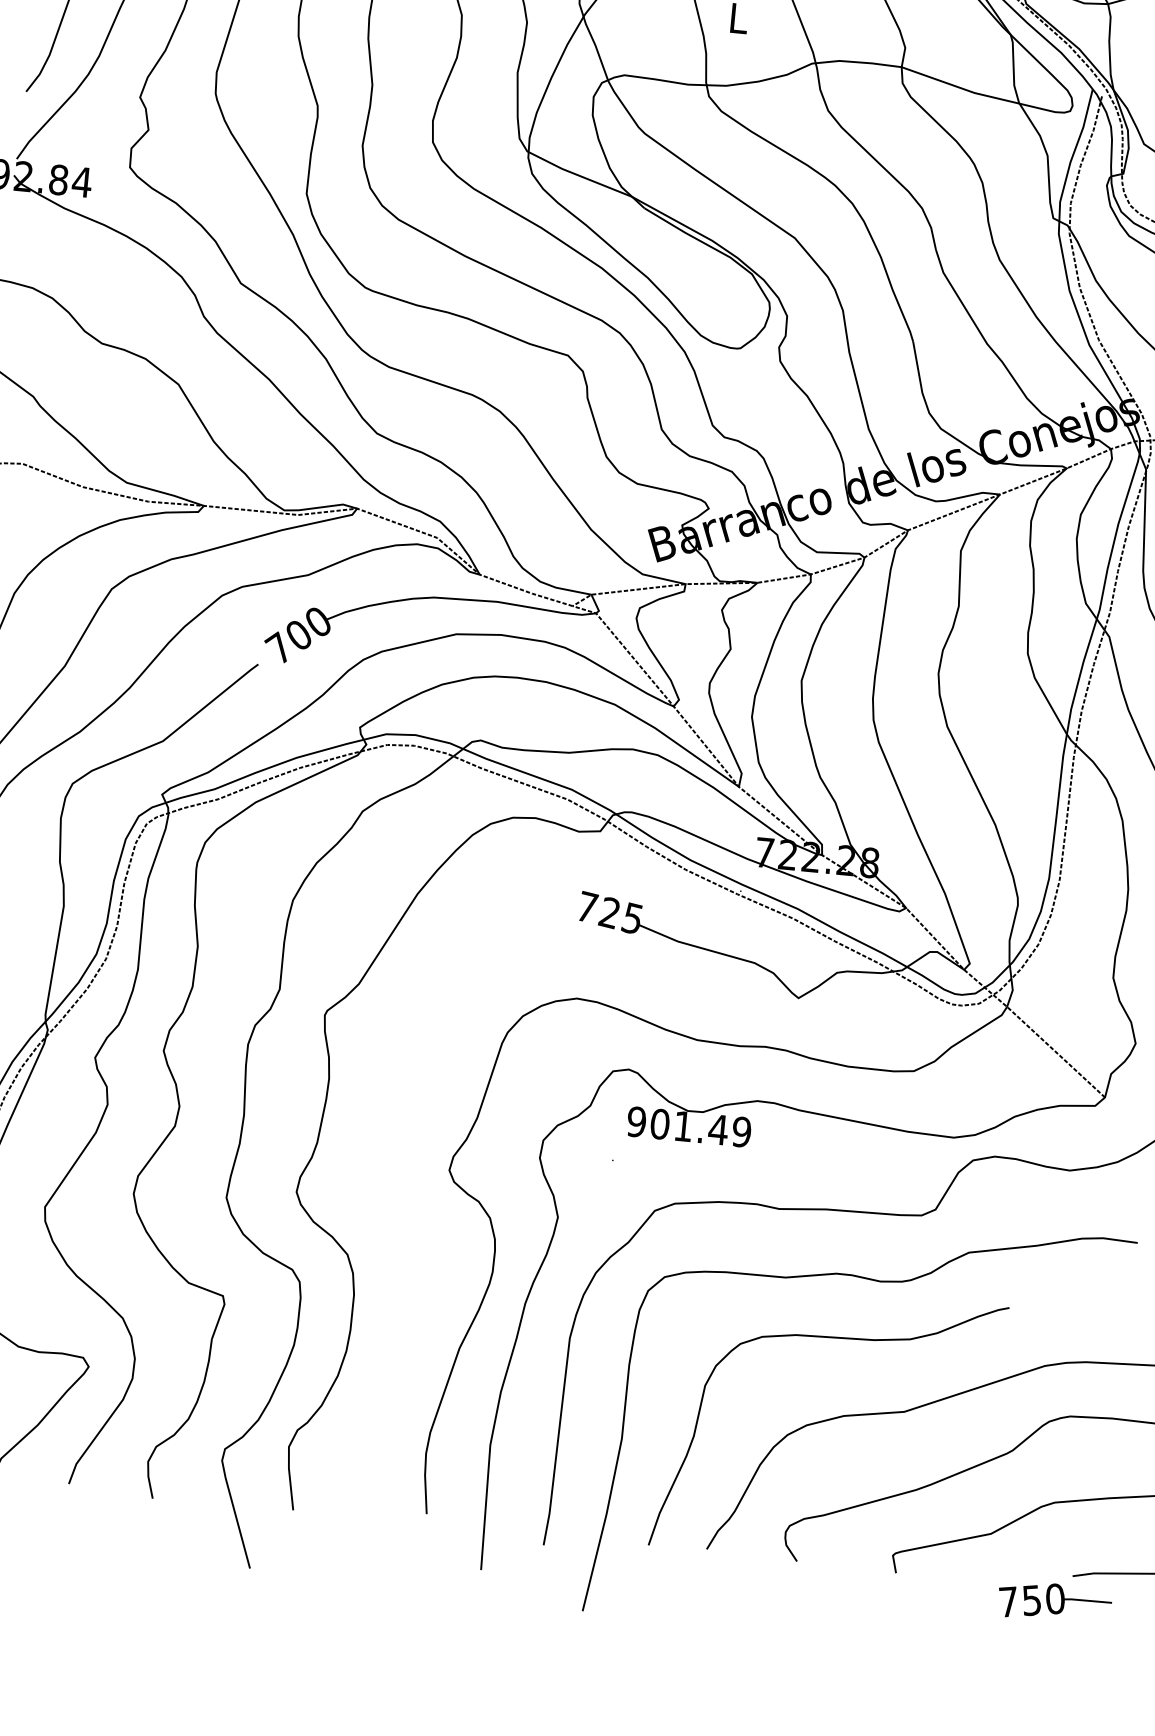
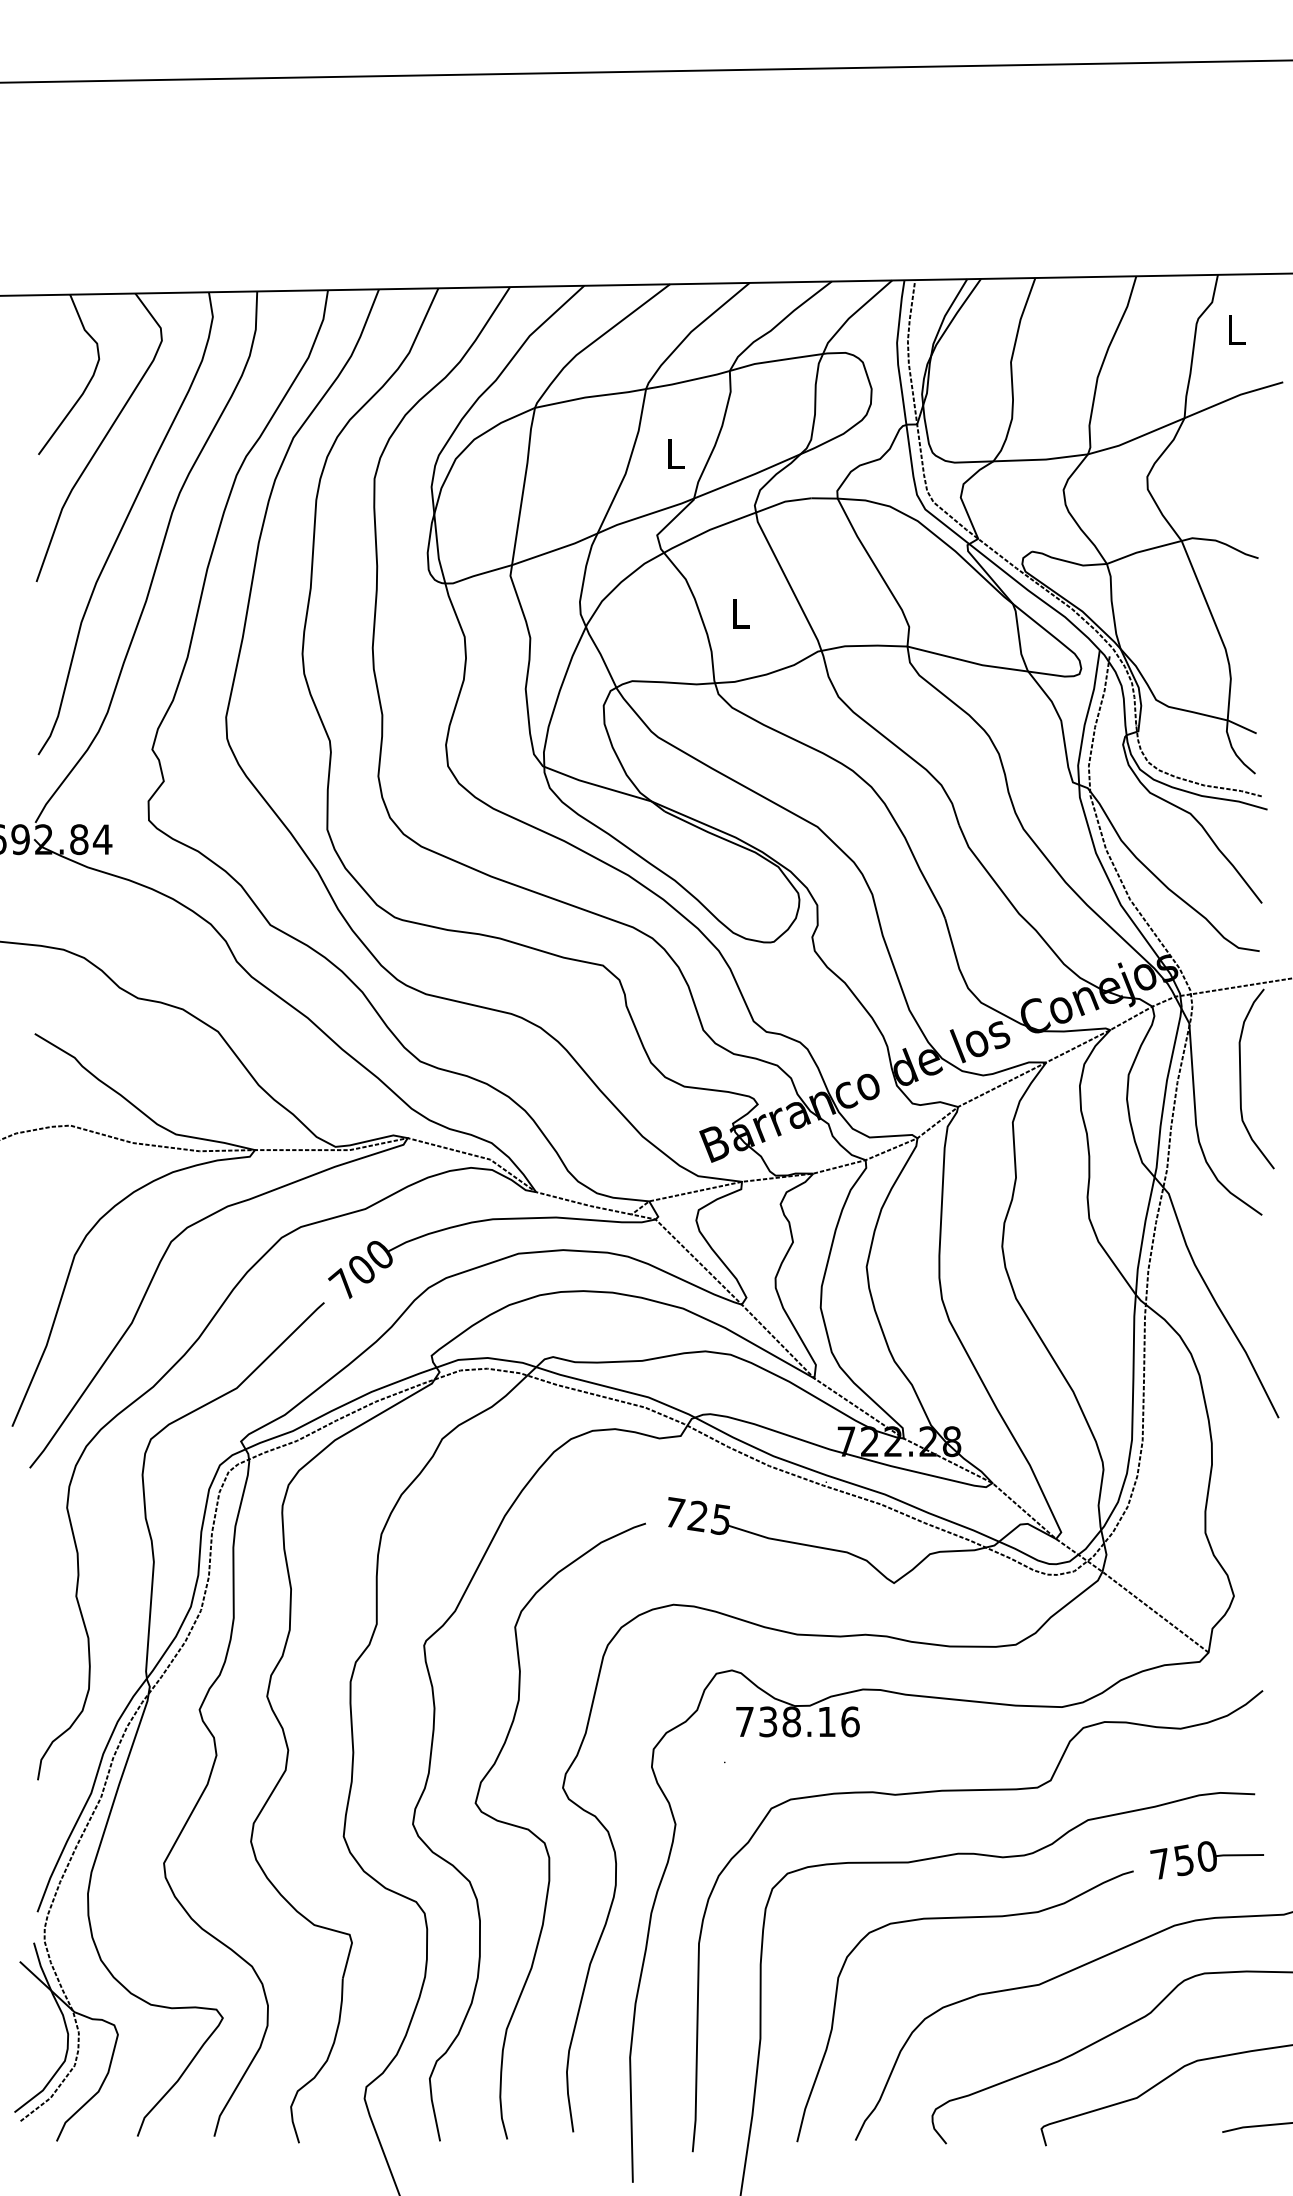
text: (689, 1126) -> (797, 1721), 901.49 -> 738.16
curve: (426, 1222) -> (545, 1842), added
part: (1054, 1602) -> (1206, 1860), moved

